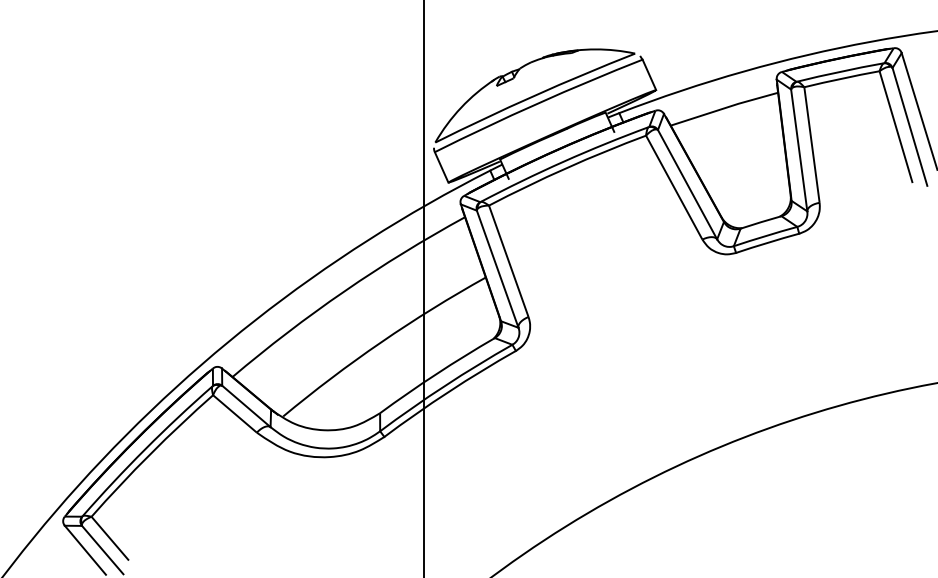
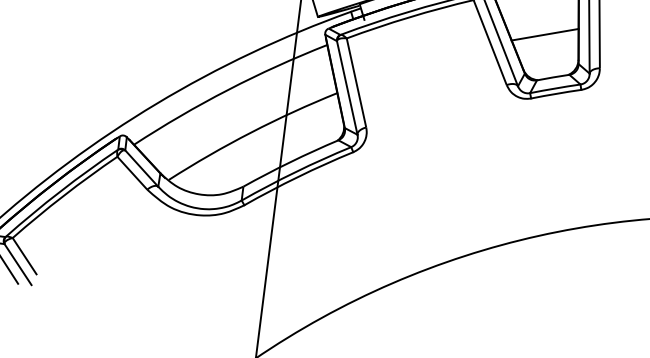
line: (743, 168) -> (544, 34), added

